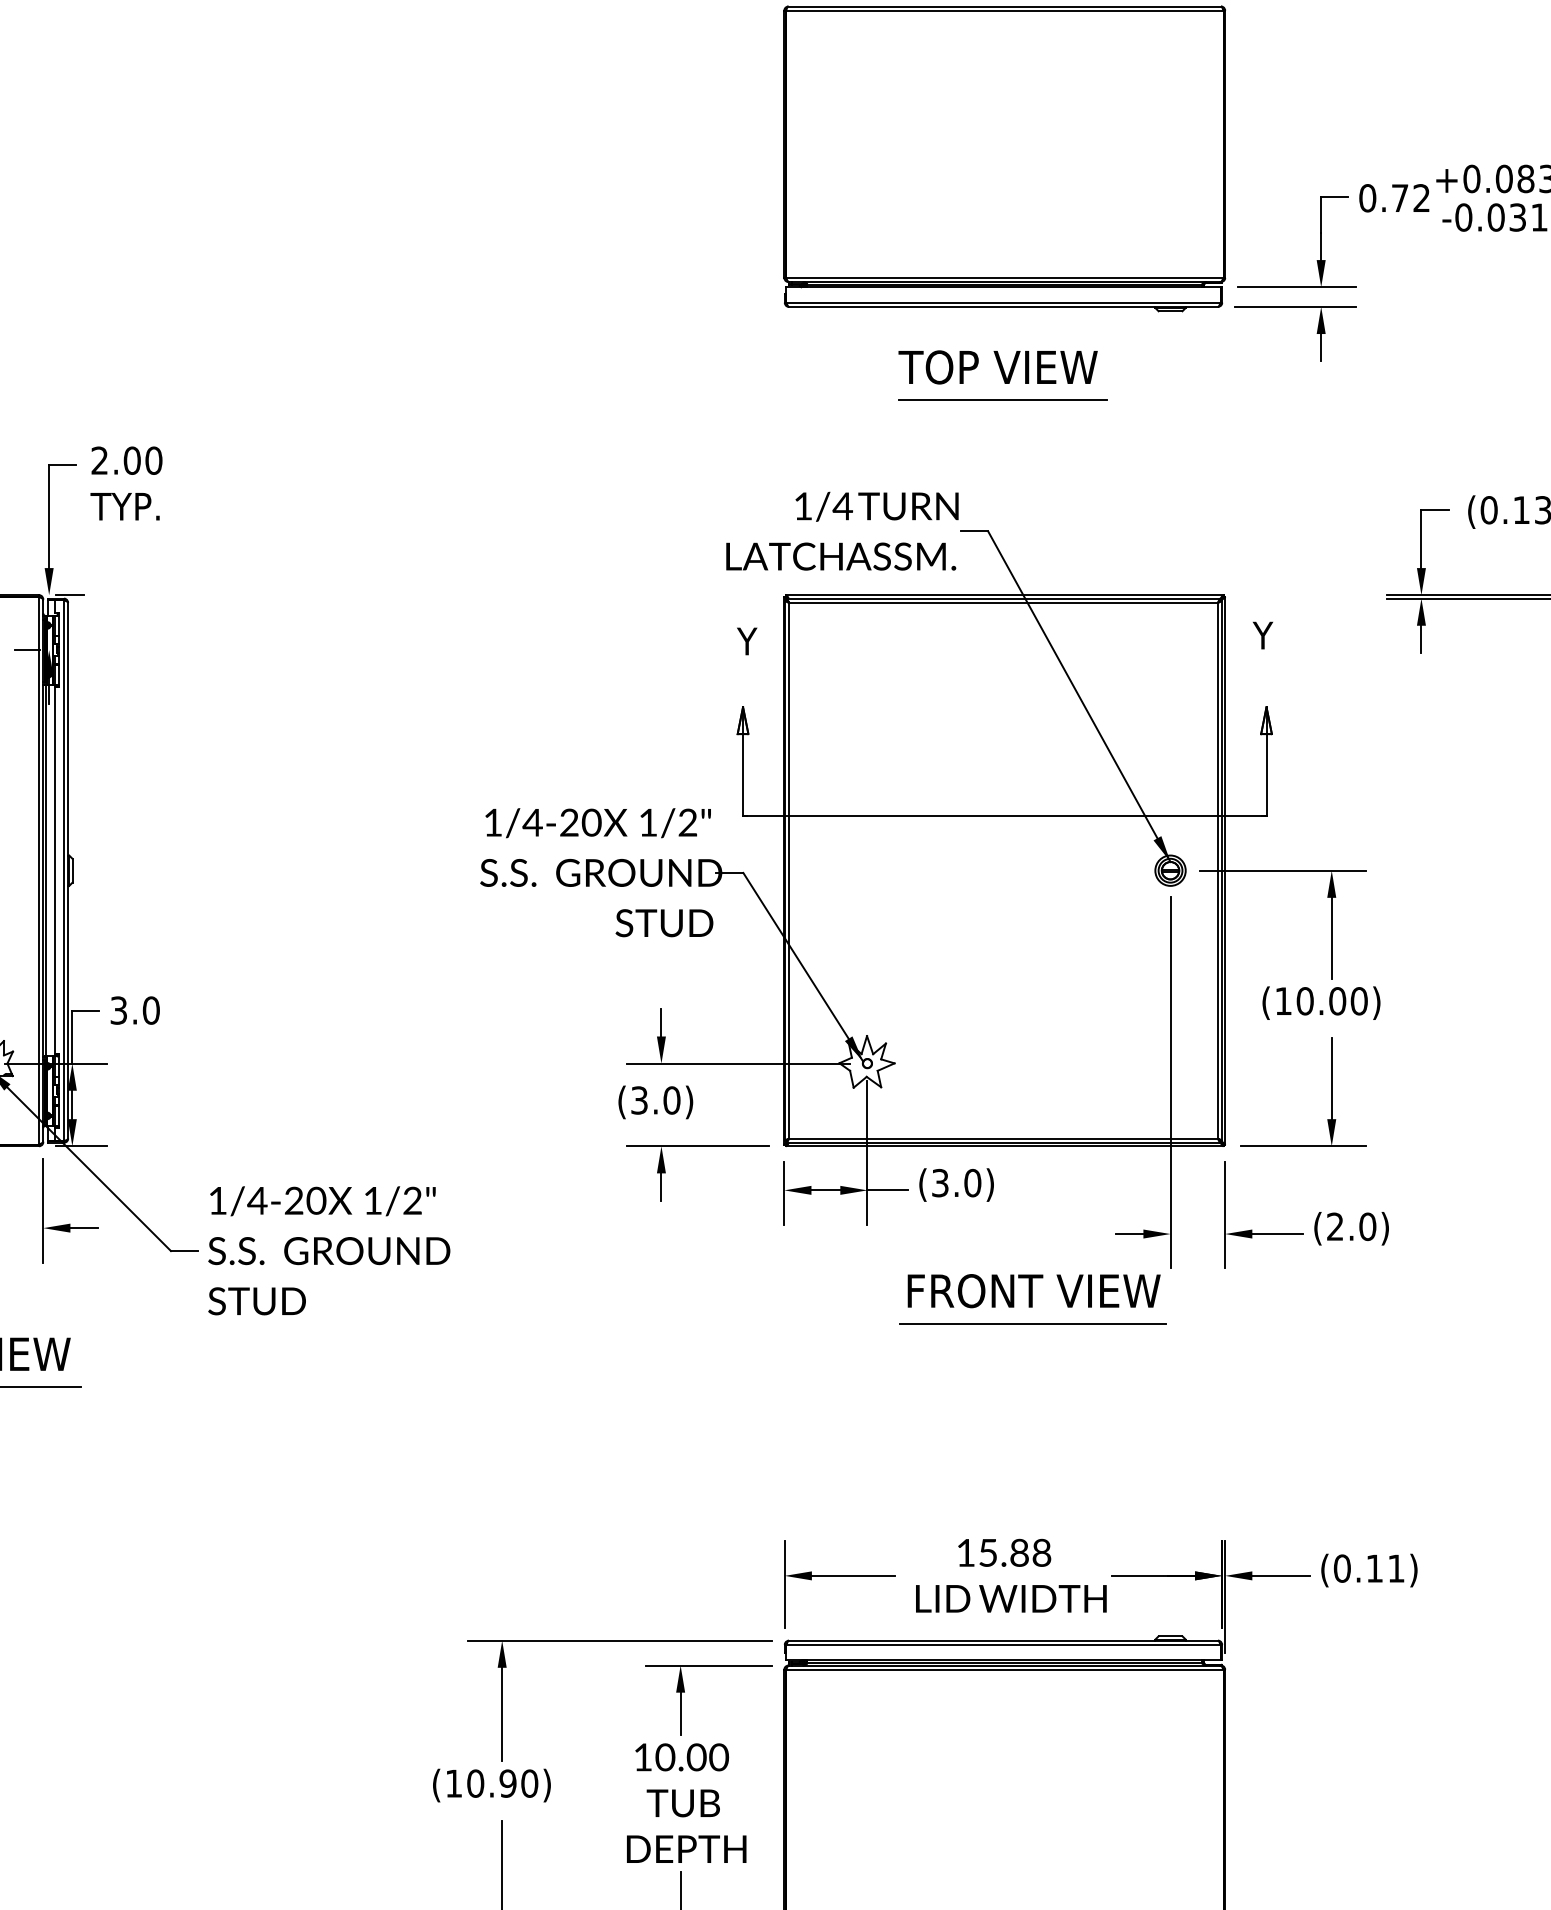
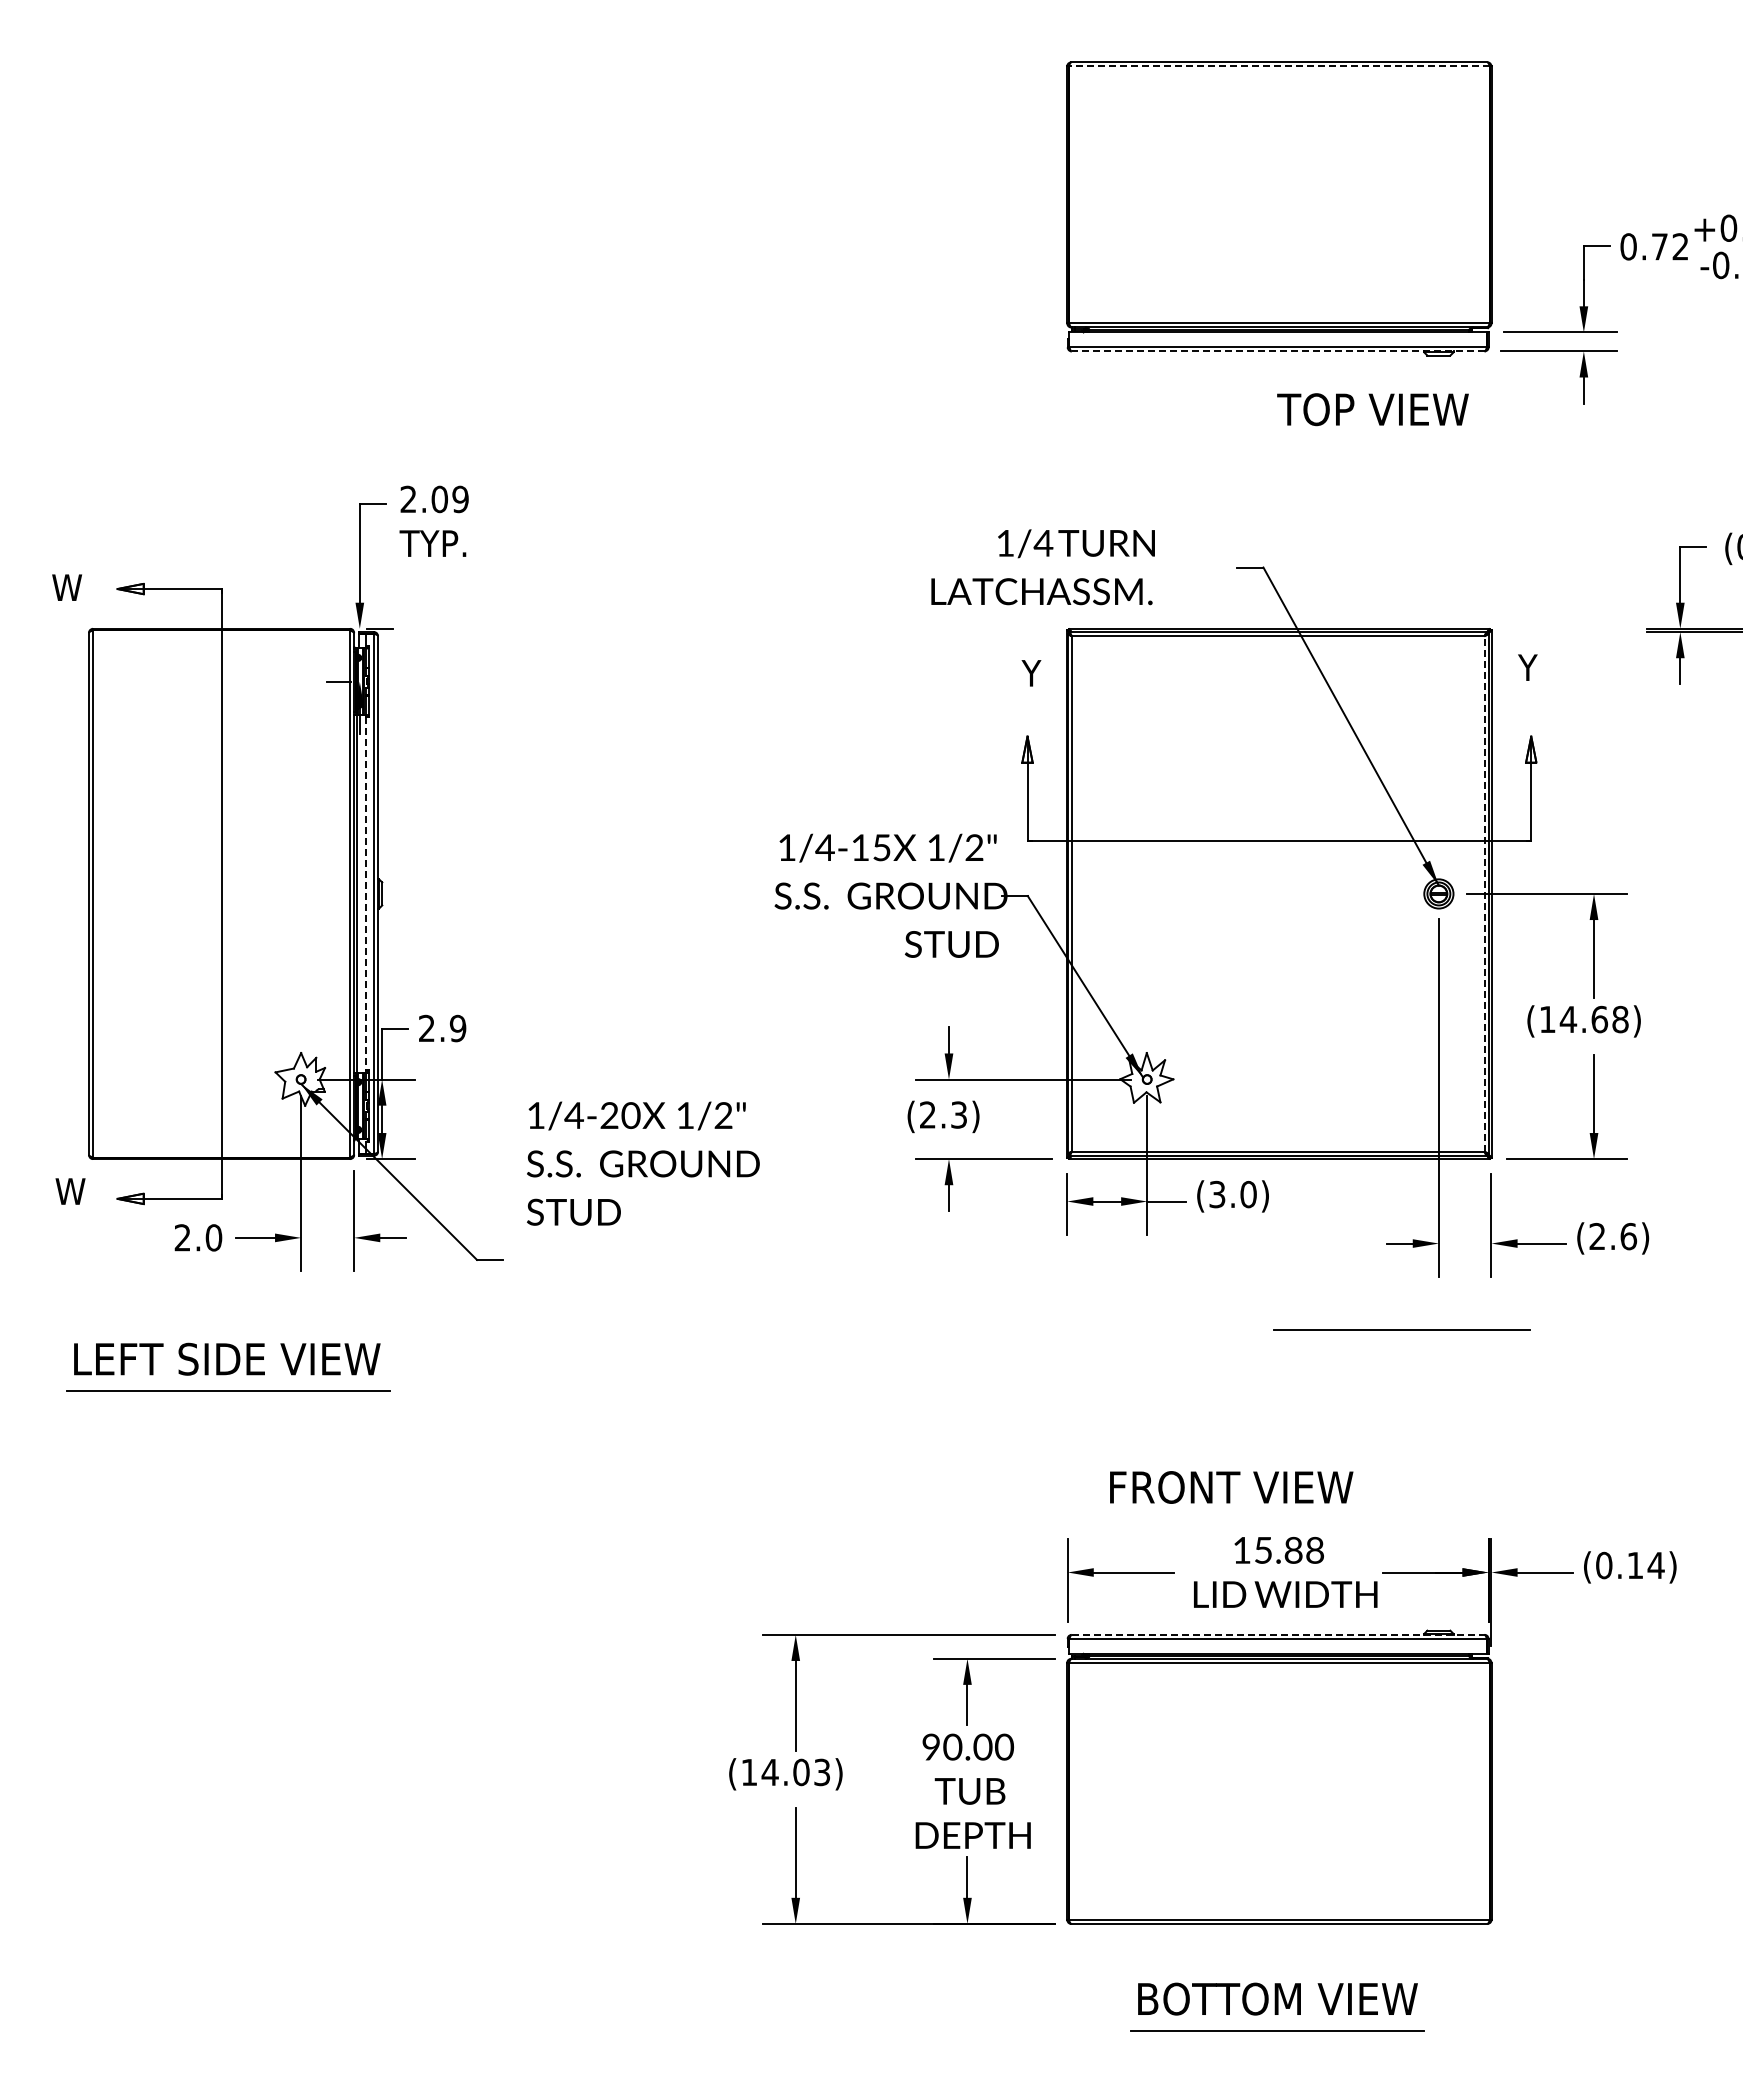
line: (1004, 10) -> (1279, 66), solid -> dashed
line: (1002, 307) -> (1277, 351), solid -> dashed
text: (997, 367) -> (1372, 409), moved
line: (1002, 400) -> (1277, 441), removed
text: (153, 460) -> (460, 499), 2.00 -> 2.09
text: (841, 531) -> (1042, 567), moved
text: (580, 822) -> (871, 847), 1/4-20 -> 1/4-15
line: (1217, 870) -> (1484, 893), solid -> dashed
line: (55, 871) -> (365, 894), solid -> dashed
text: (1331, 1001) -> (1593, 1019), (10.00) -> (14.68)
text: (135, 1010) -> (442, 1028), 3.0 -> 2.9
text: (655, 1099) -> (943, 1114), (3.0) -> (2.3)
text: (1367, 1226) -> (1628, 1236), (2.0) -> (2.6)
text: (329, 1250) -> (643, 1163), moved
text: (1034, 1291) -> (1231, 1487), moved
line: (1032, 1323) -> (1401, 1329), moved
text: (1395, 1568) -> (1655, 1565), (0.11) -> (0.14)
line: (1003, 1640) -> (1278, 1634), solid -> dashed
text: (642, 1756) -> (930, 1746), 10.00 -> 90.00
text: (501, 1783) -> (795, 1772), (10.90) -> (14.03)

